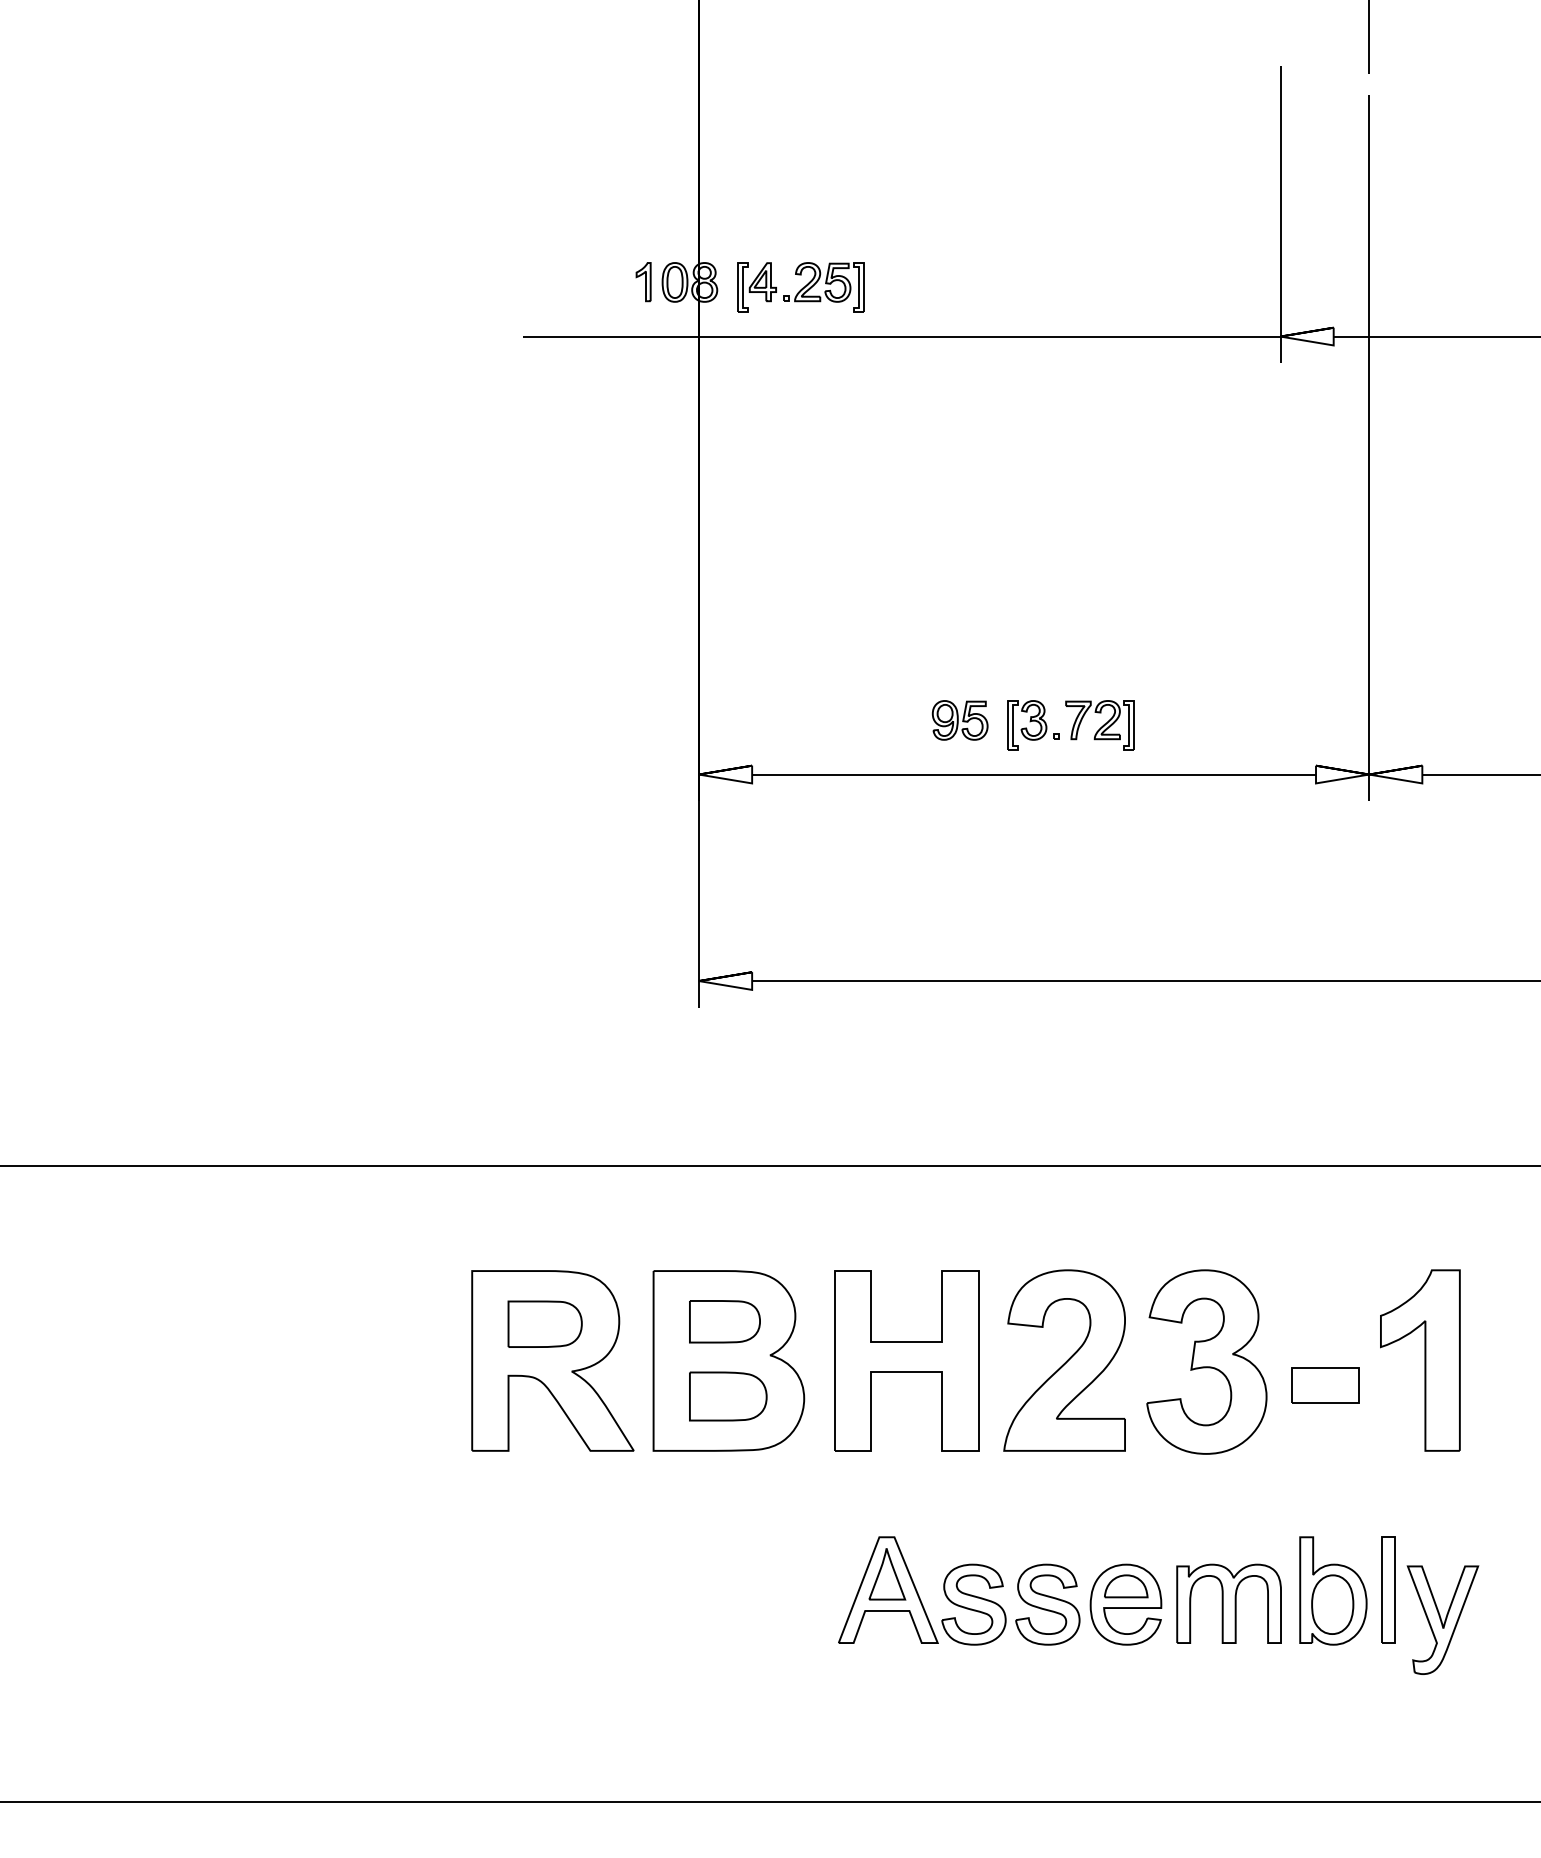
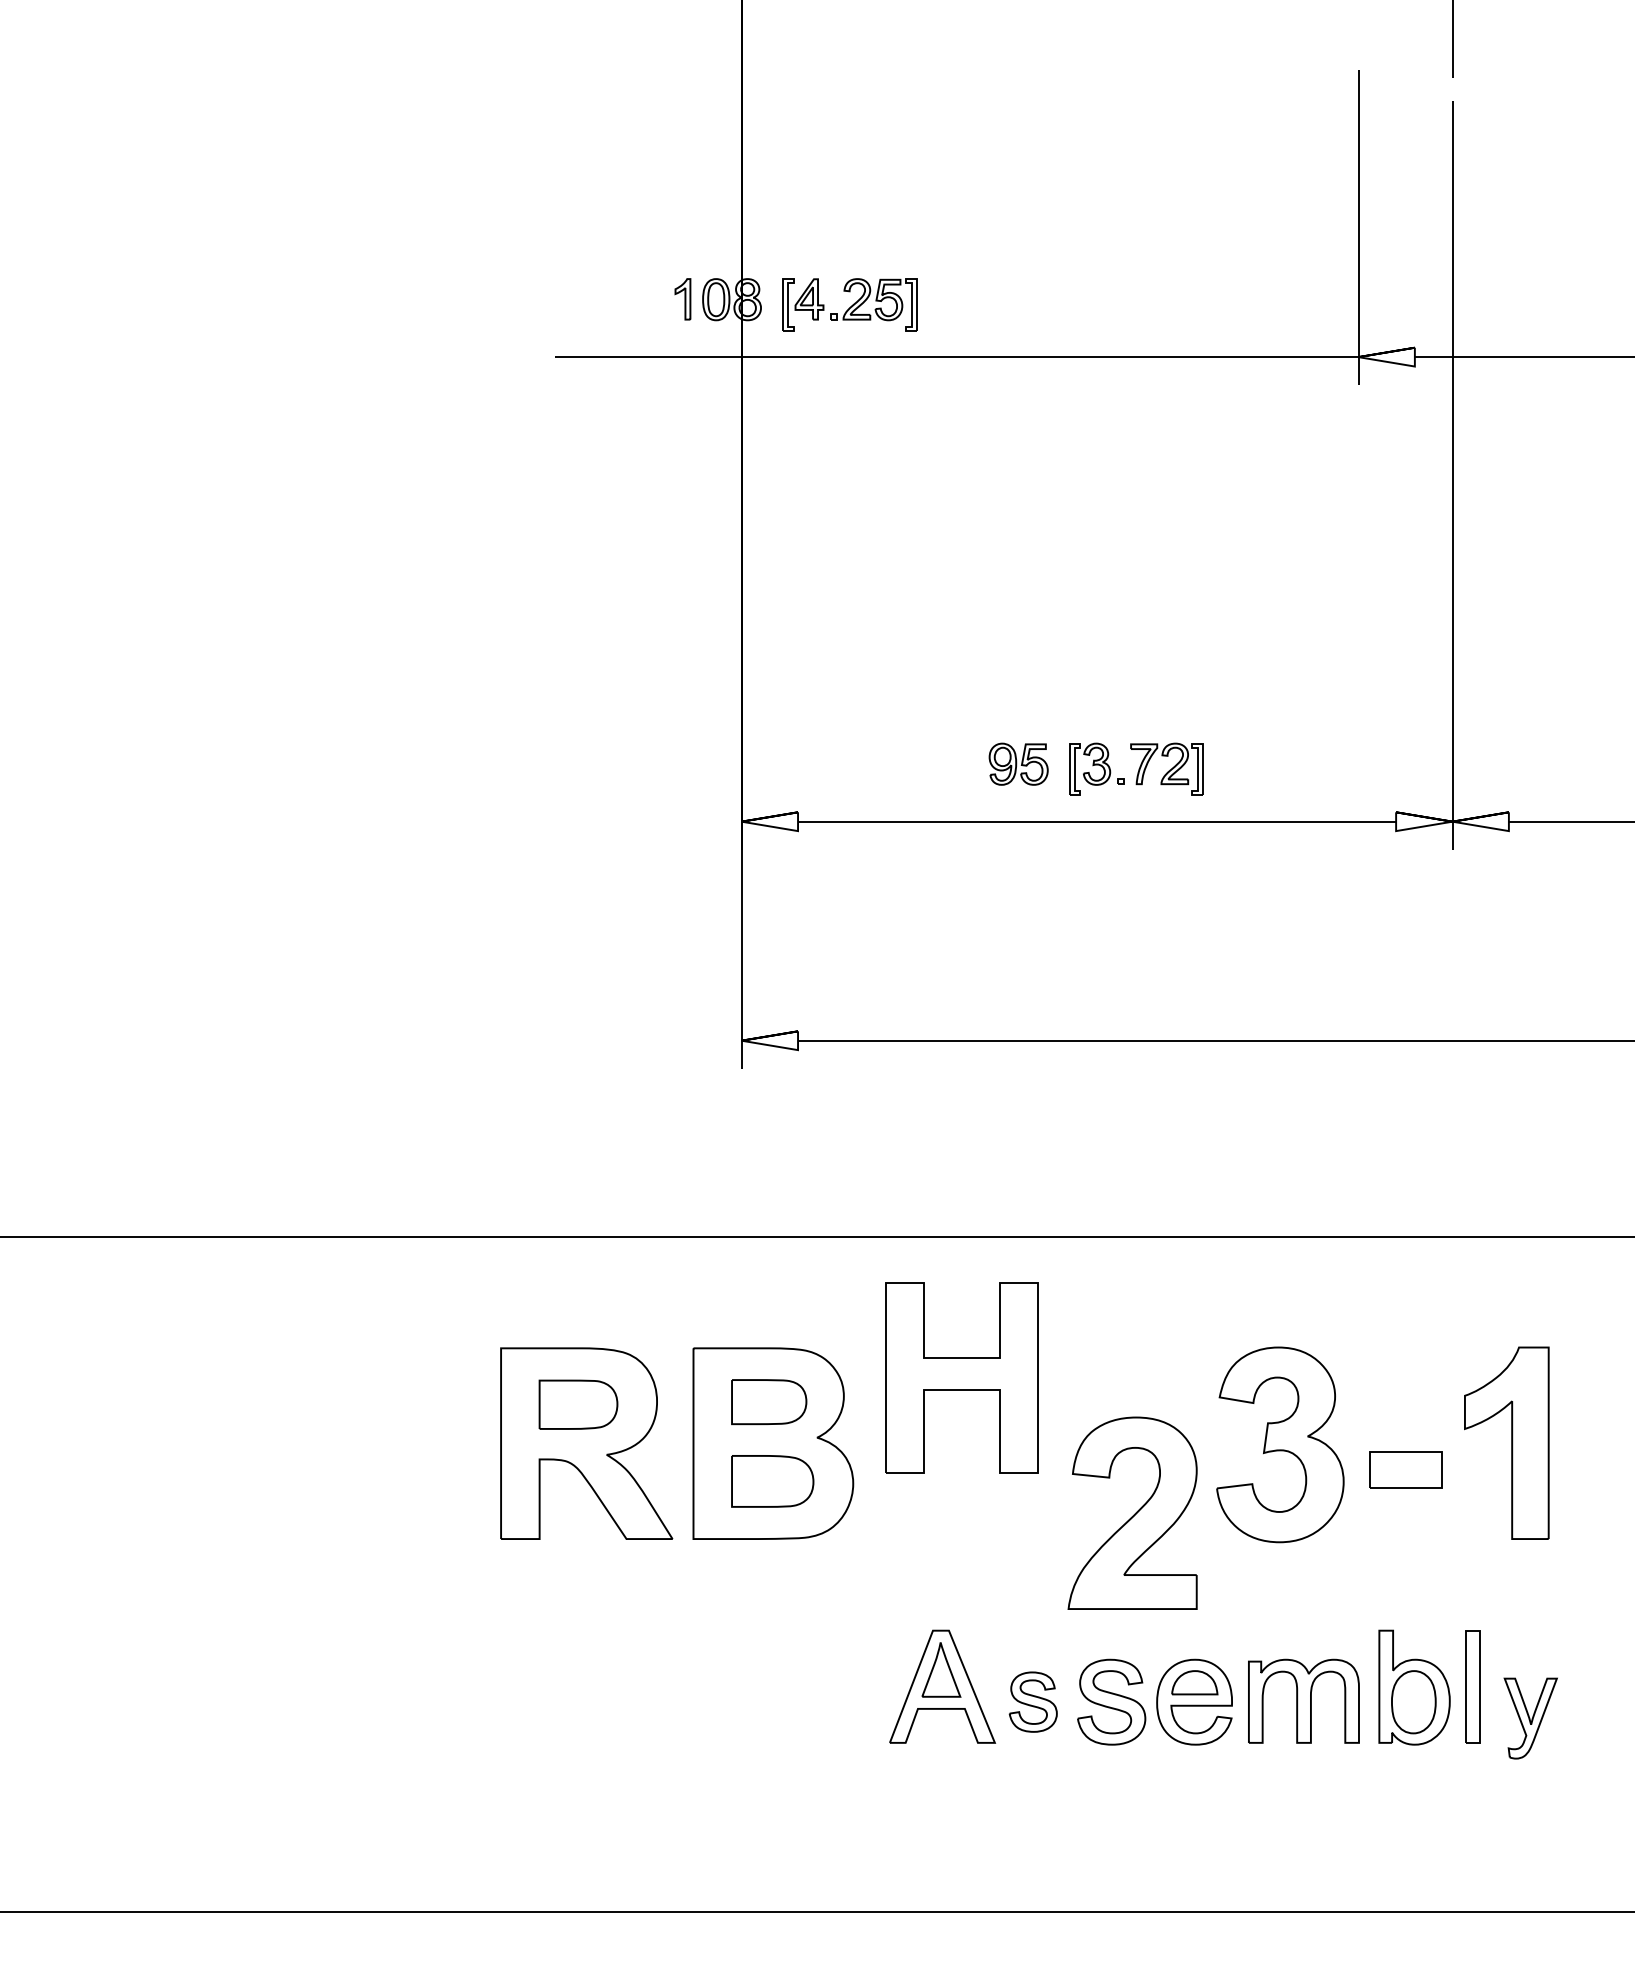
part: (906, 1360) -> (961, 1377), moved
part: (1064, 1360) -> (1132, 1513), moved
part: (973, 1604) -> (1032, 1702), size x0.7
part: (1442, 1619) -> (1530, 1717), size x0.7

